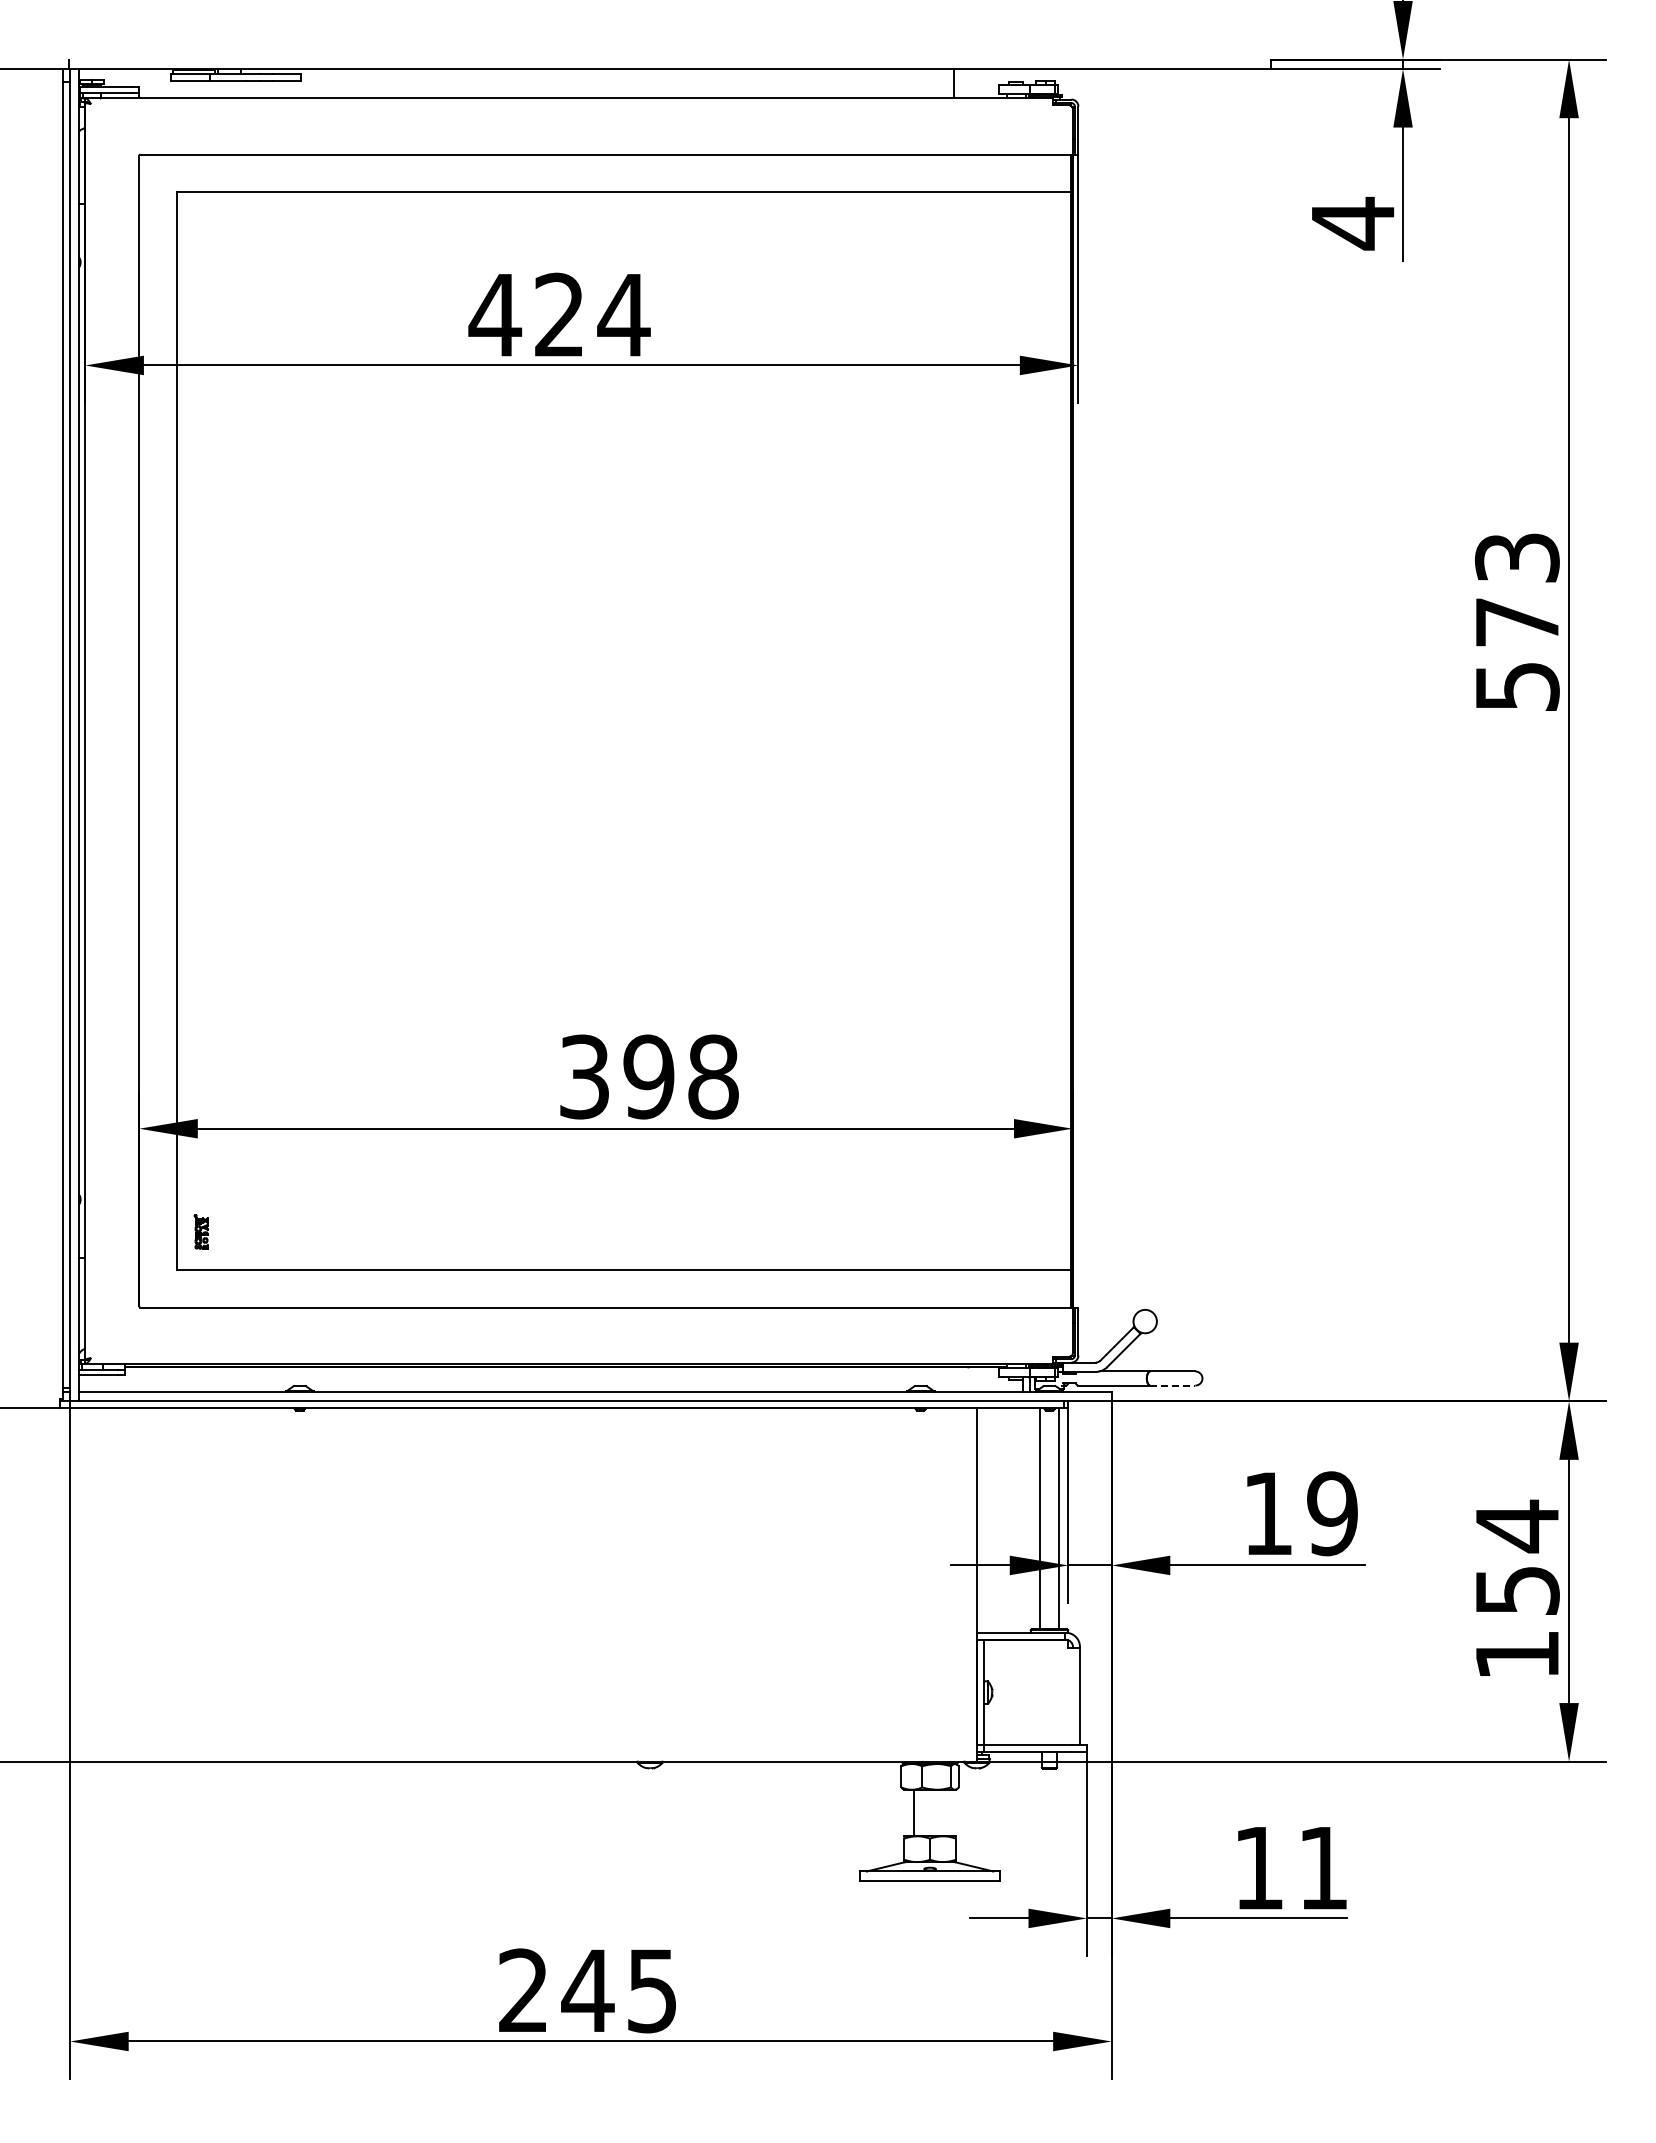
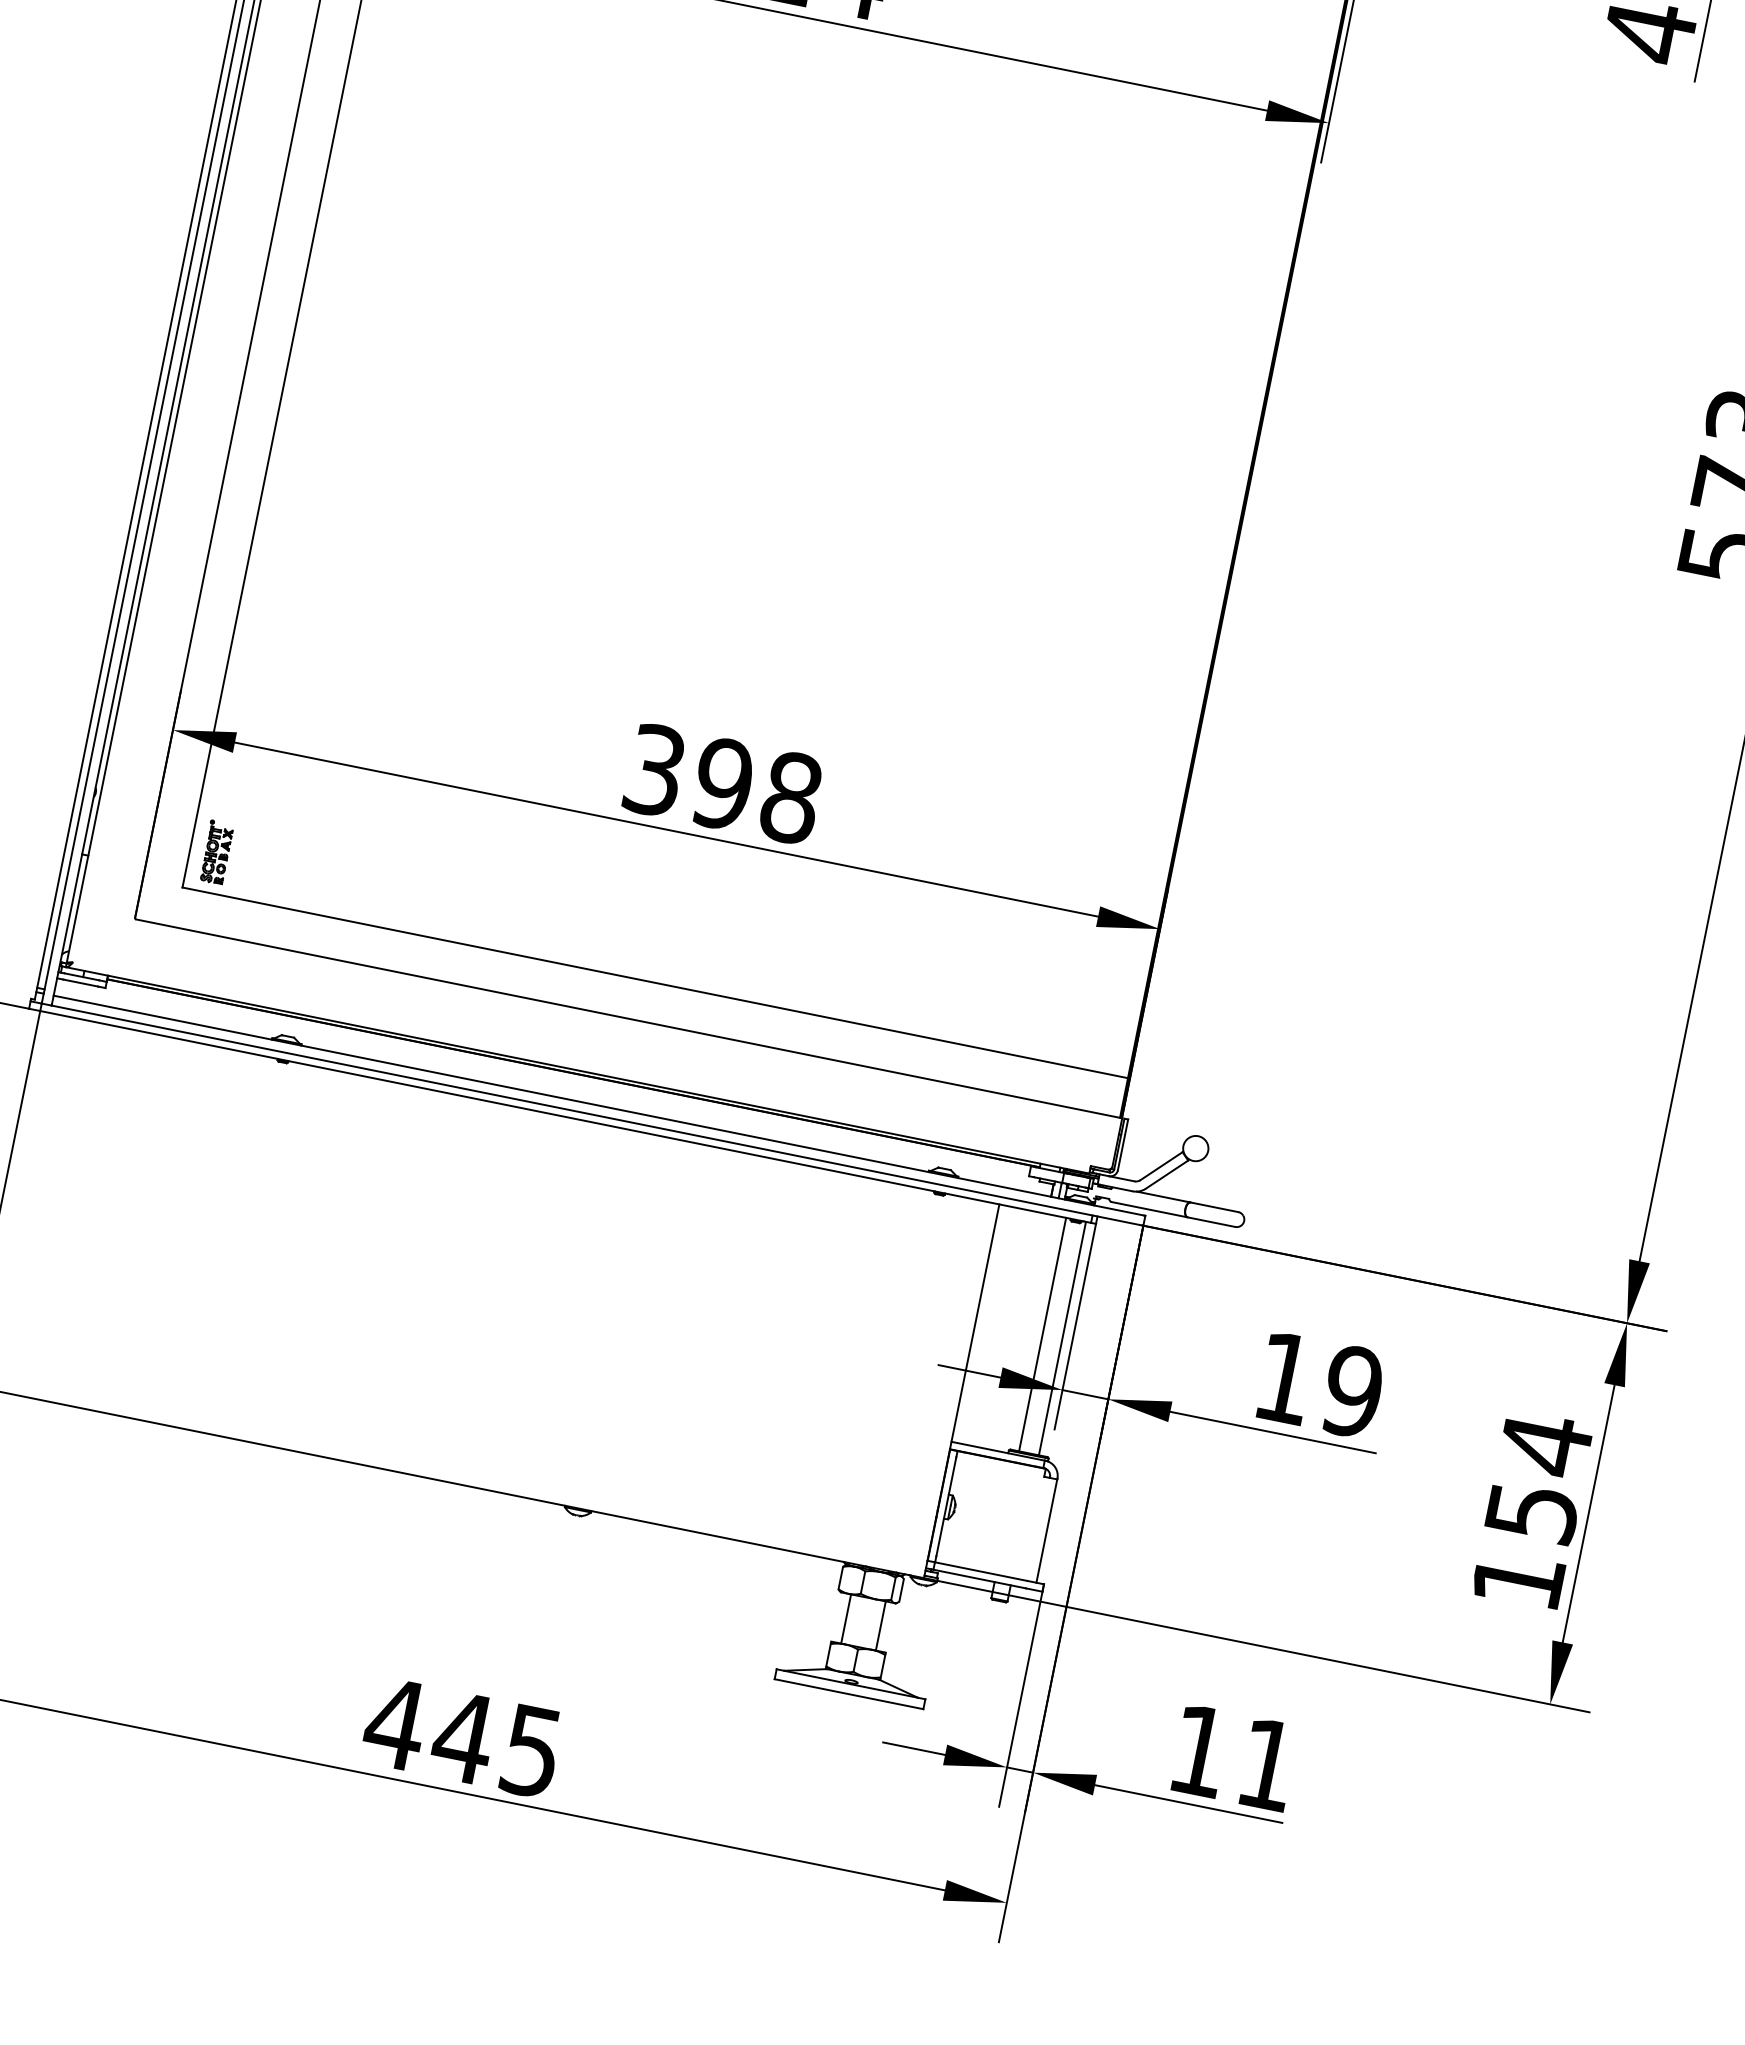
part: (200, 1231) -> (215, 851), size x1.67
line: (1172, 1385) -> (1211, 1222), dashed -> solid
line: (946, 1812) -> (880, 1625), added
text: (523, 1989) -> (395, 1722), 245 -> 445

